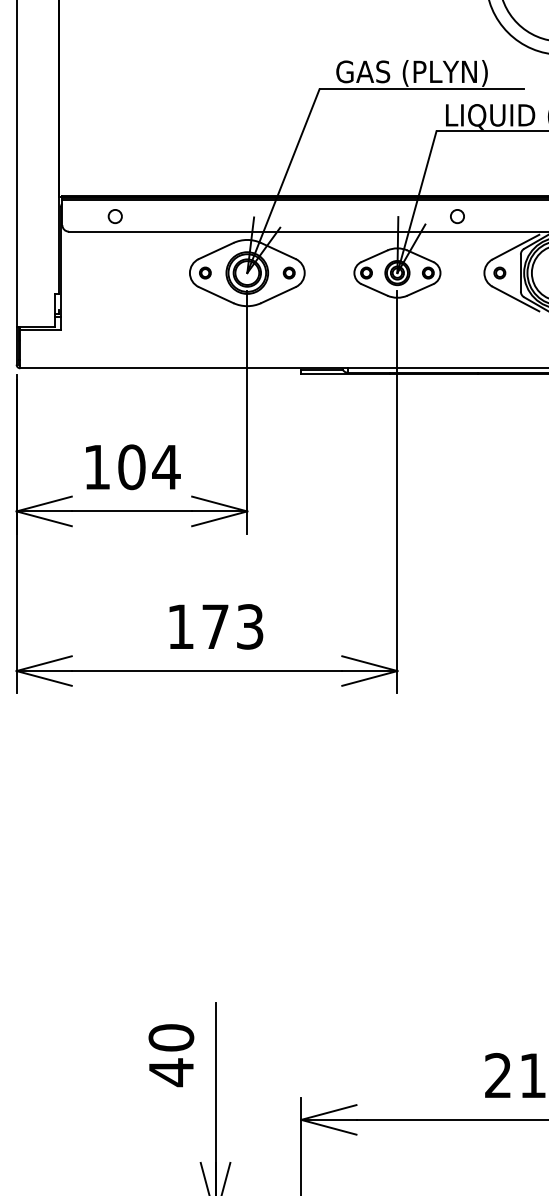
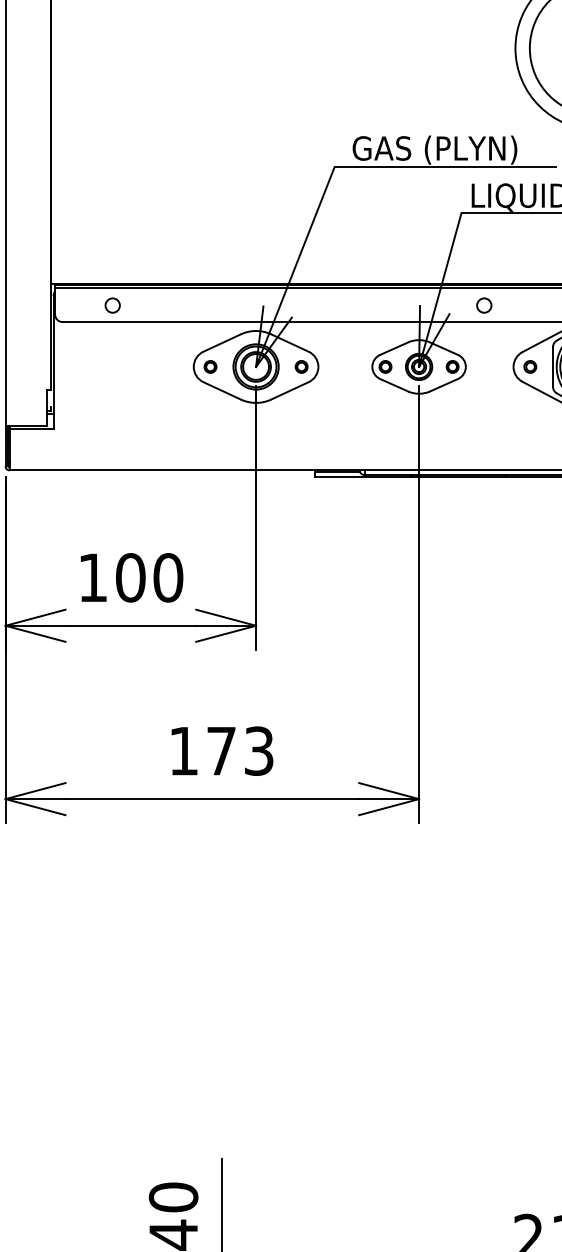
text: (166, 467) -> (168, 578), 104 -> 100

